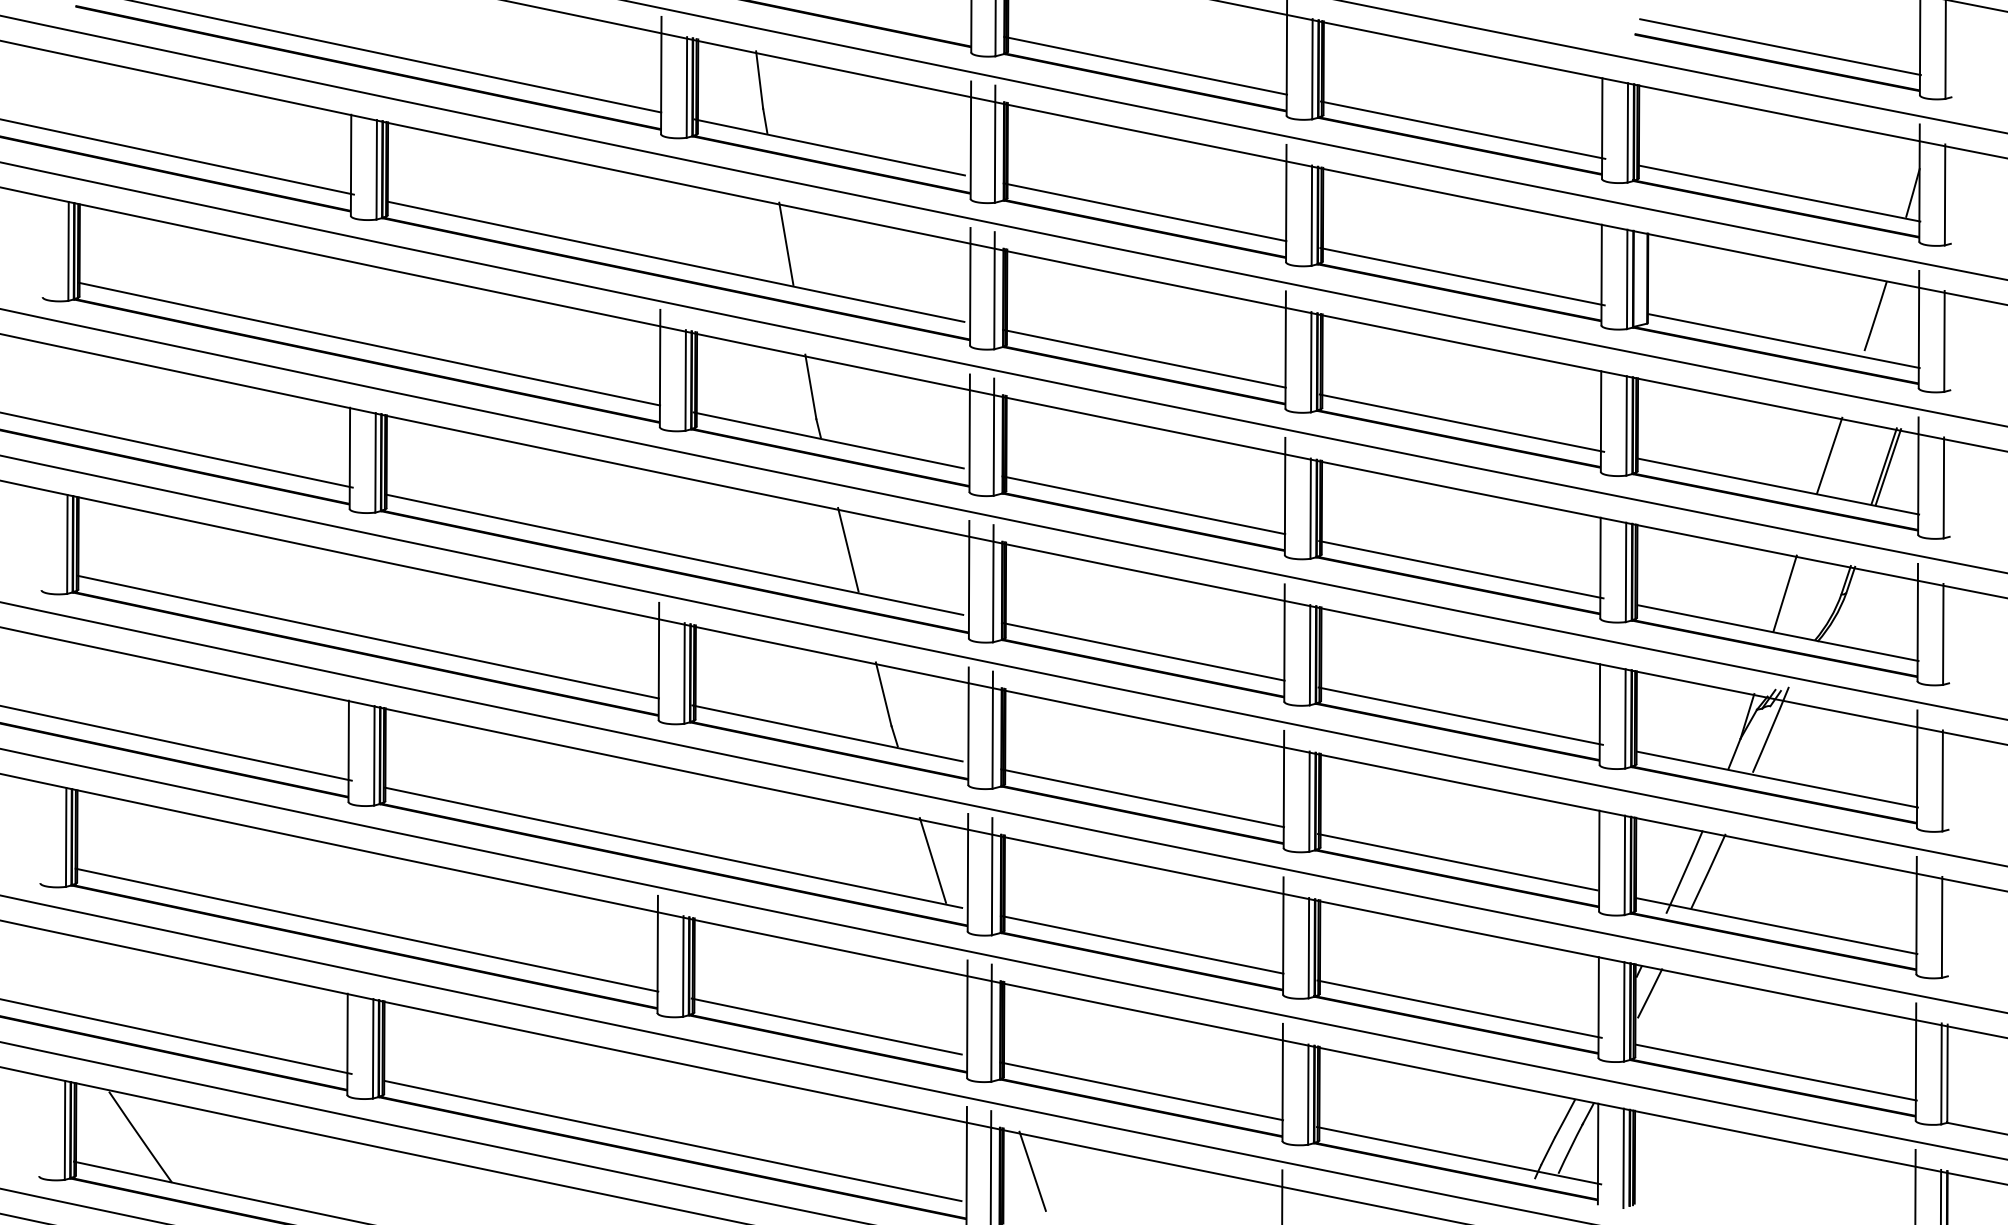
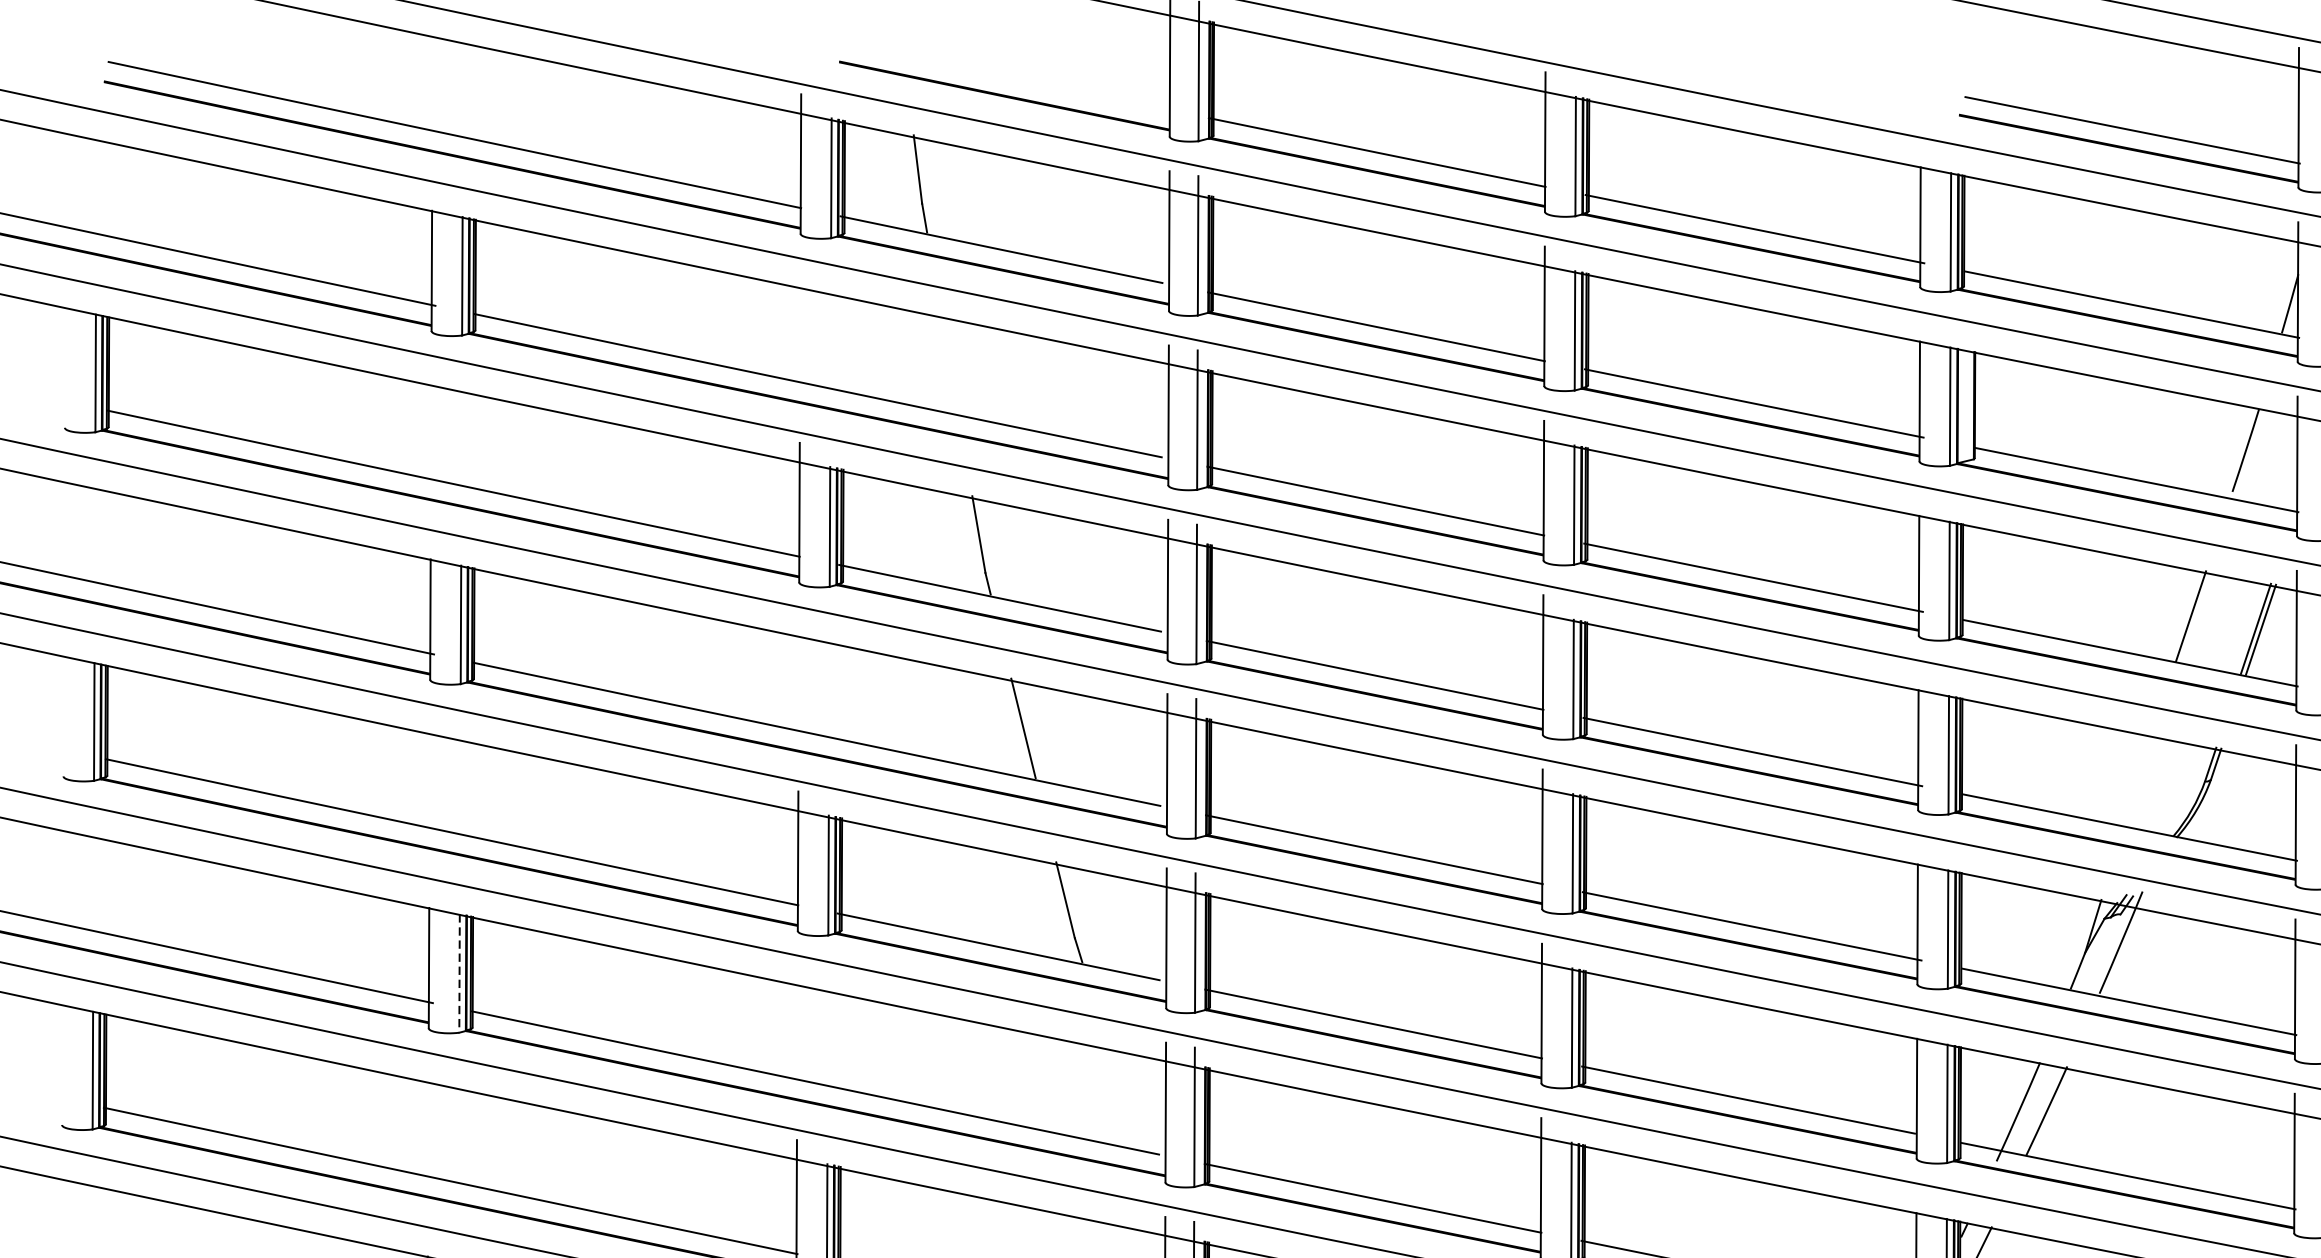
line: (786, 243) -> (949, 363), removed
line: (1784, 593) -> (2137, 780), removed
line: (374, 755) -> (459, 973), solid -> dashed
line: (932, 860) -> (1123, 1098), removed

